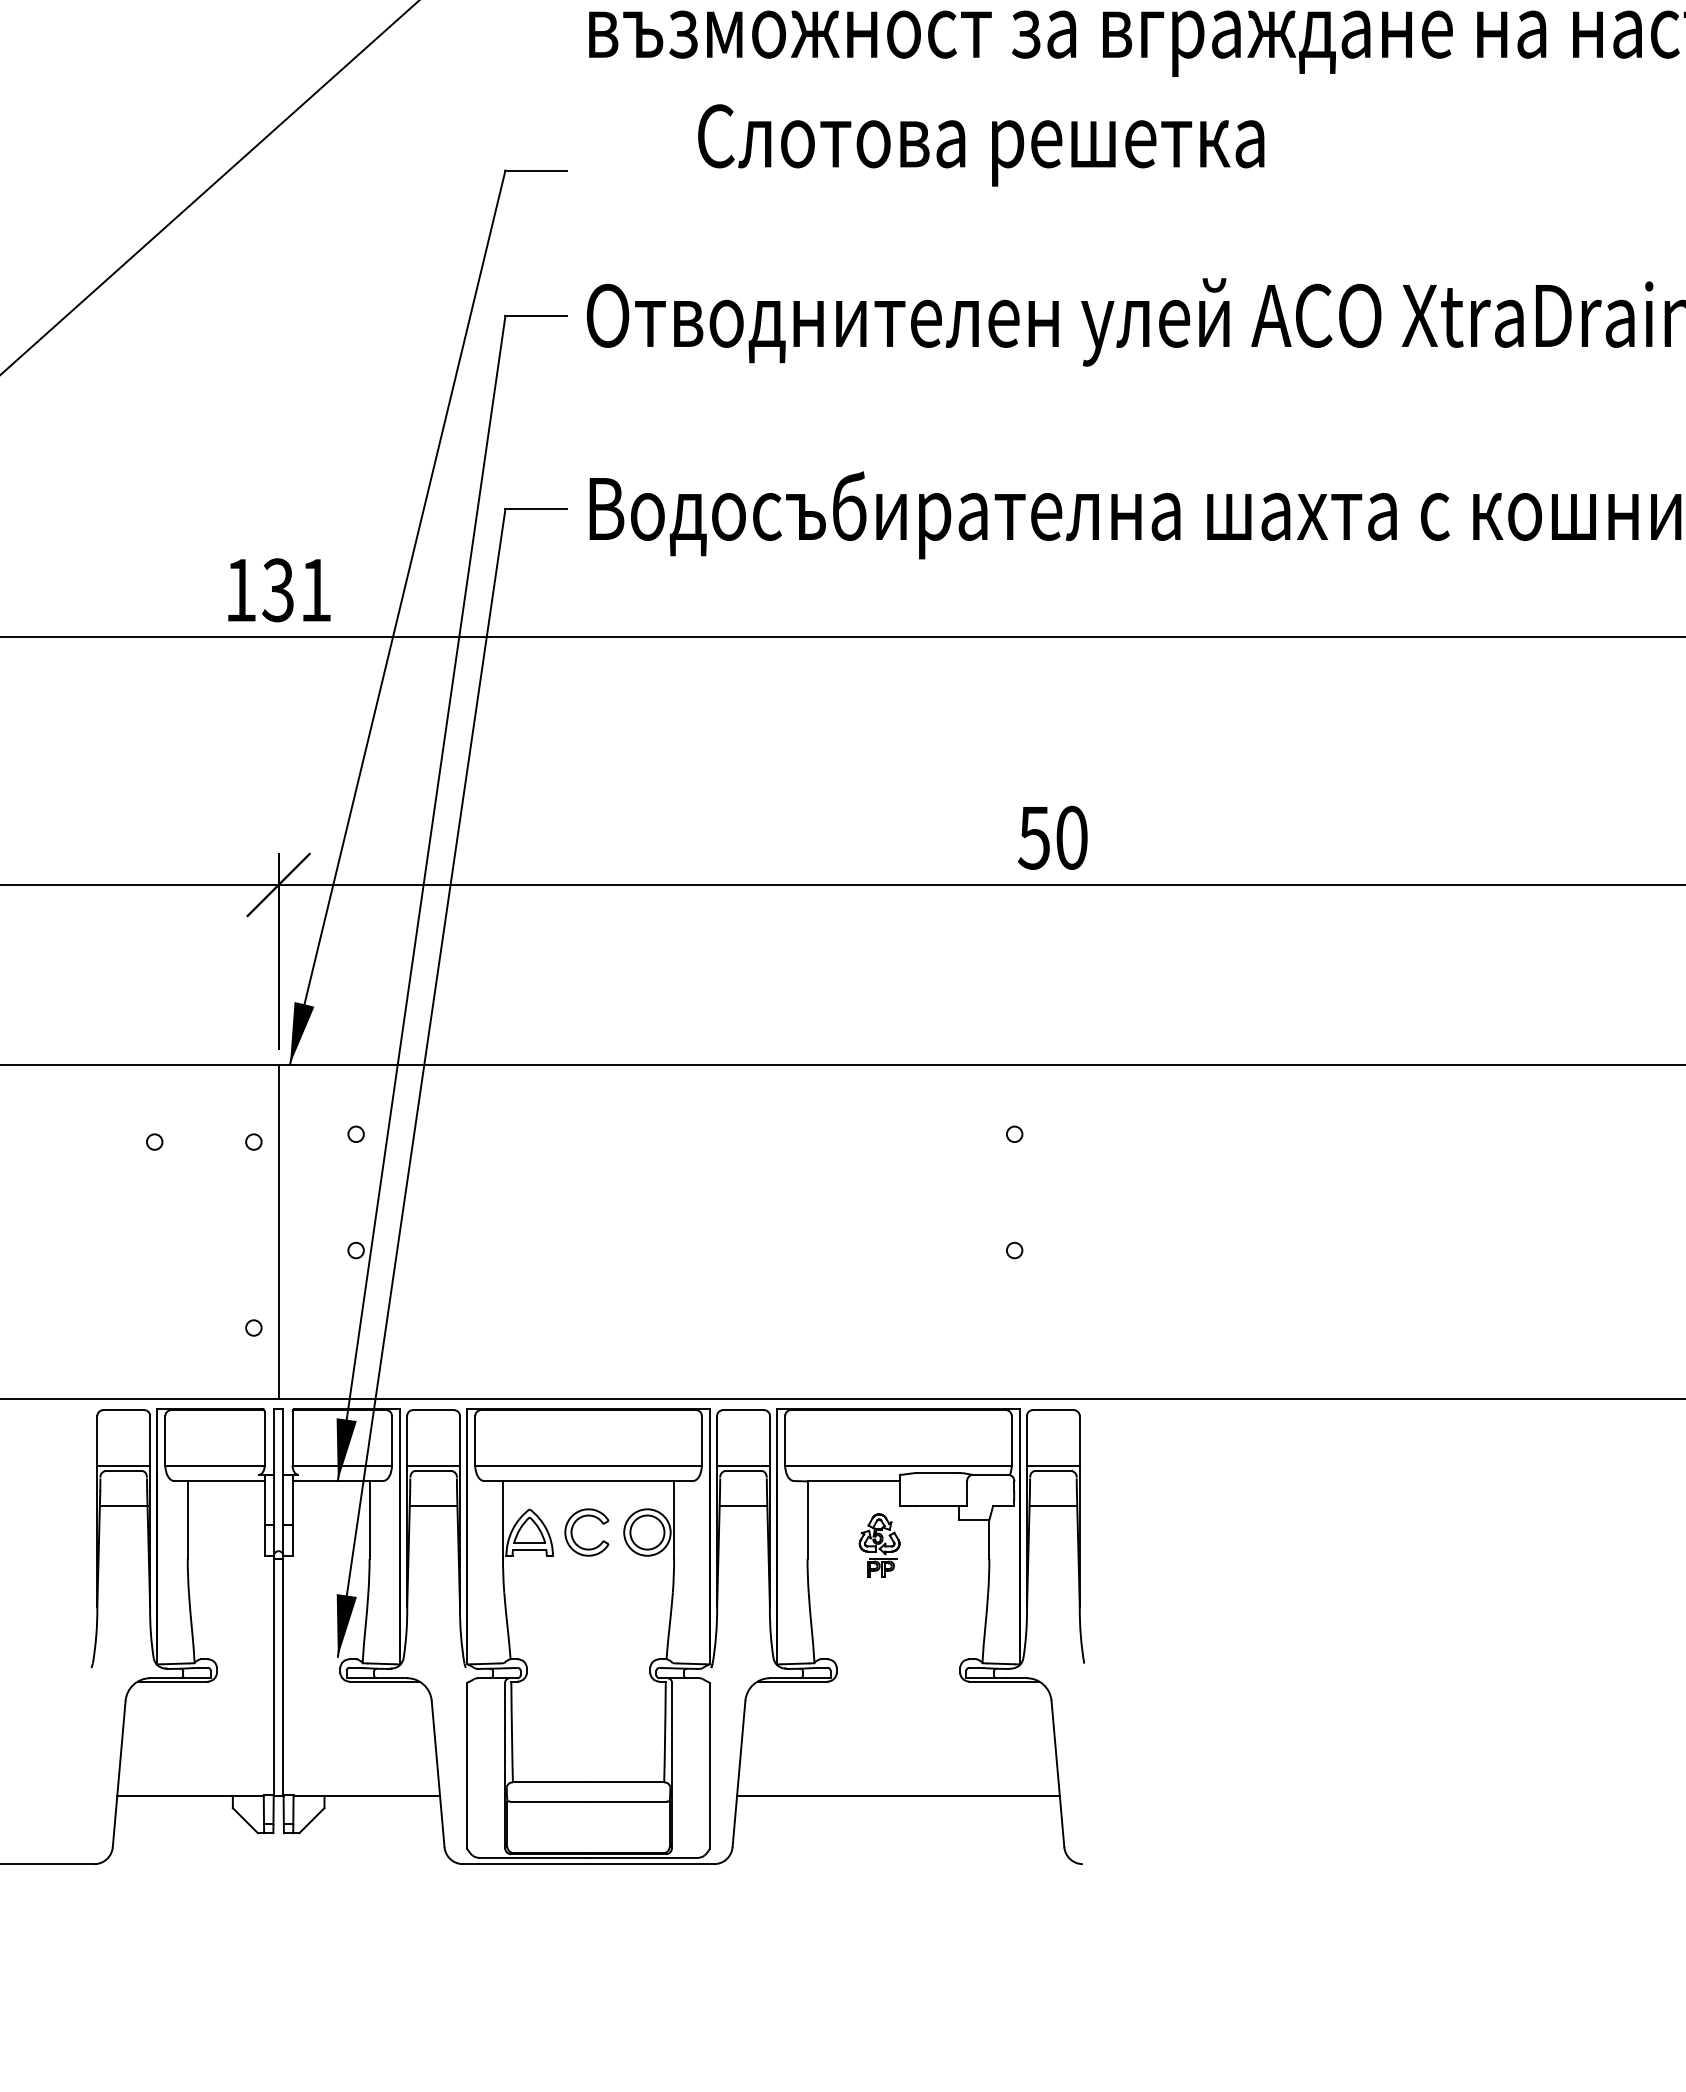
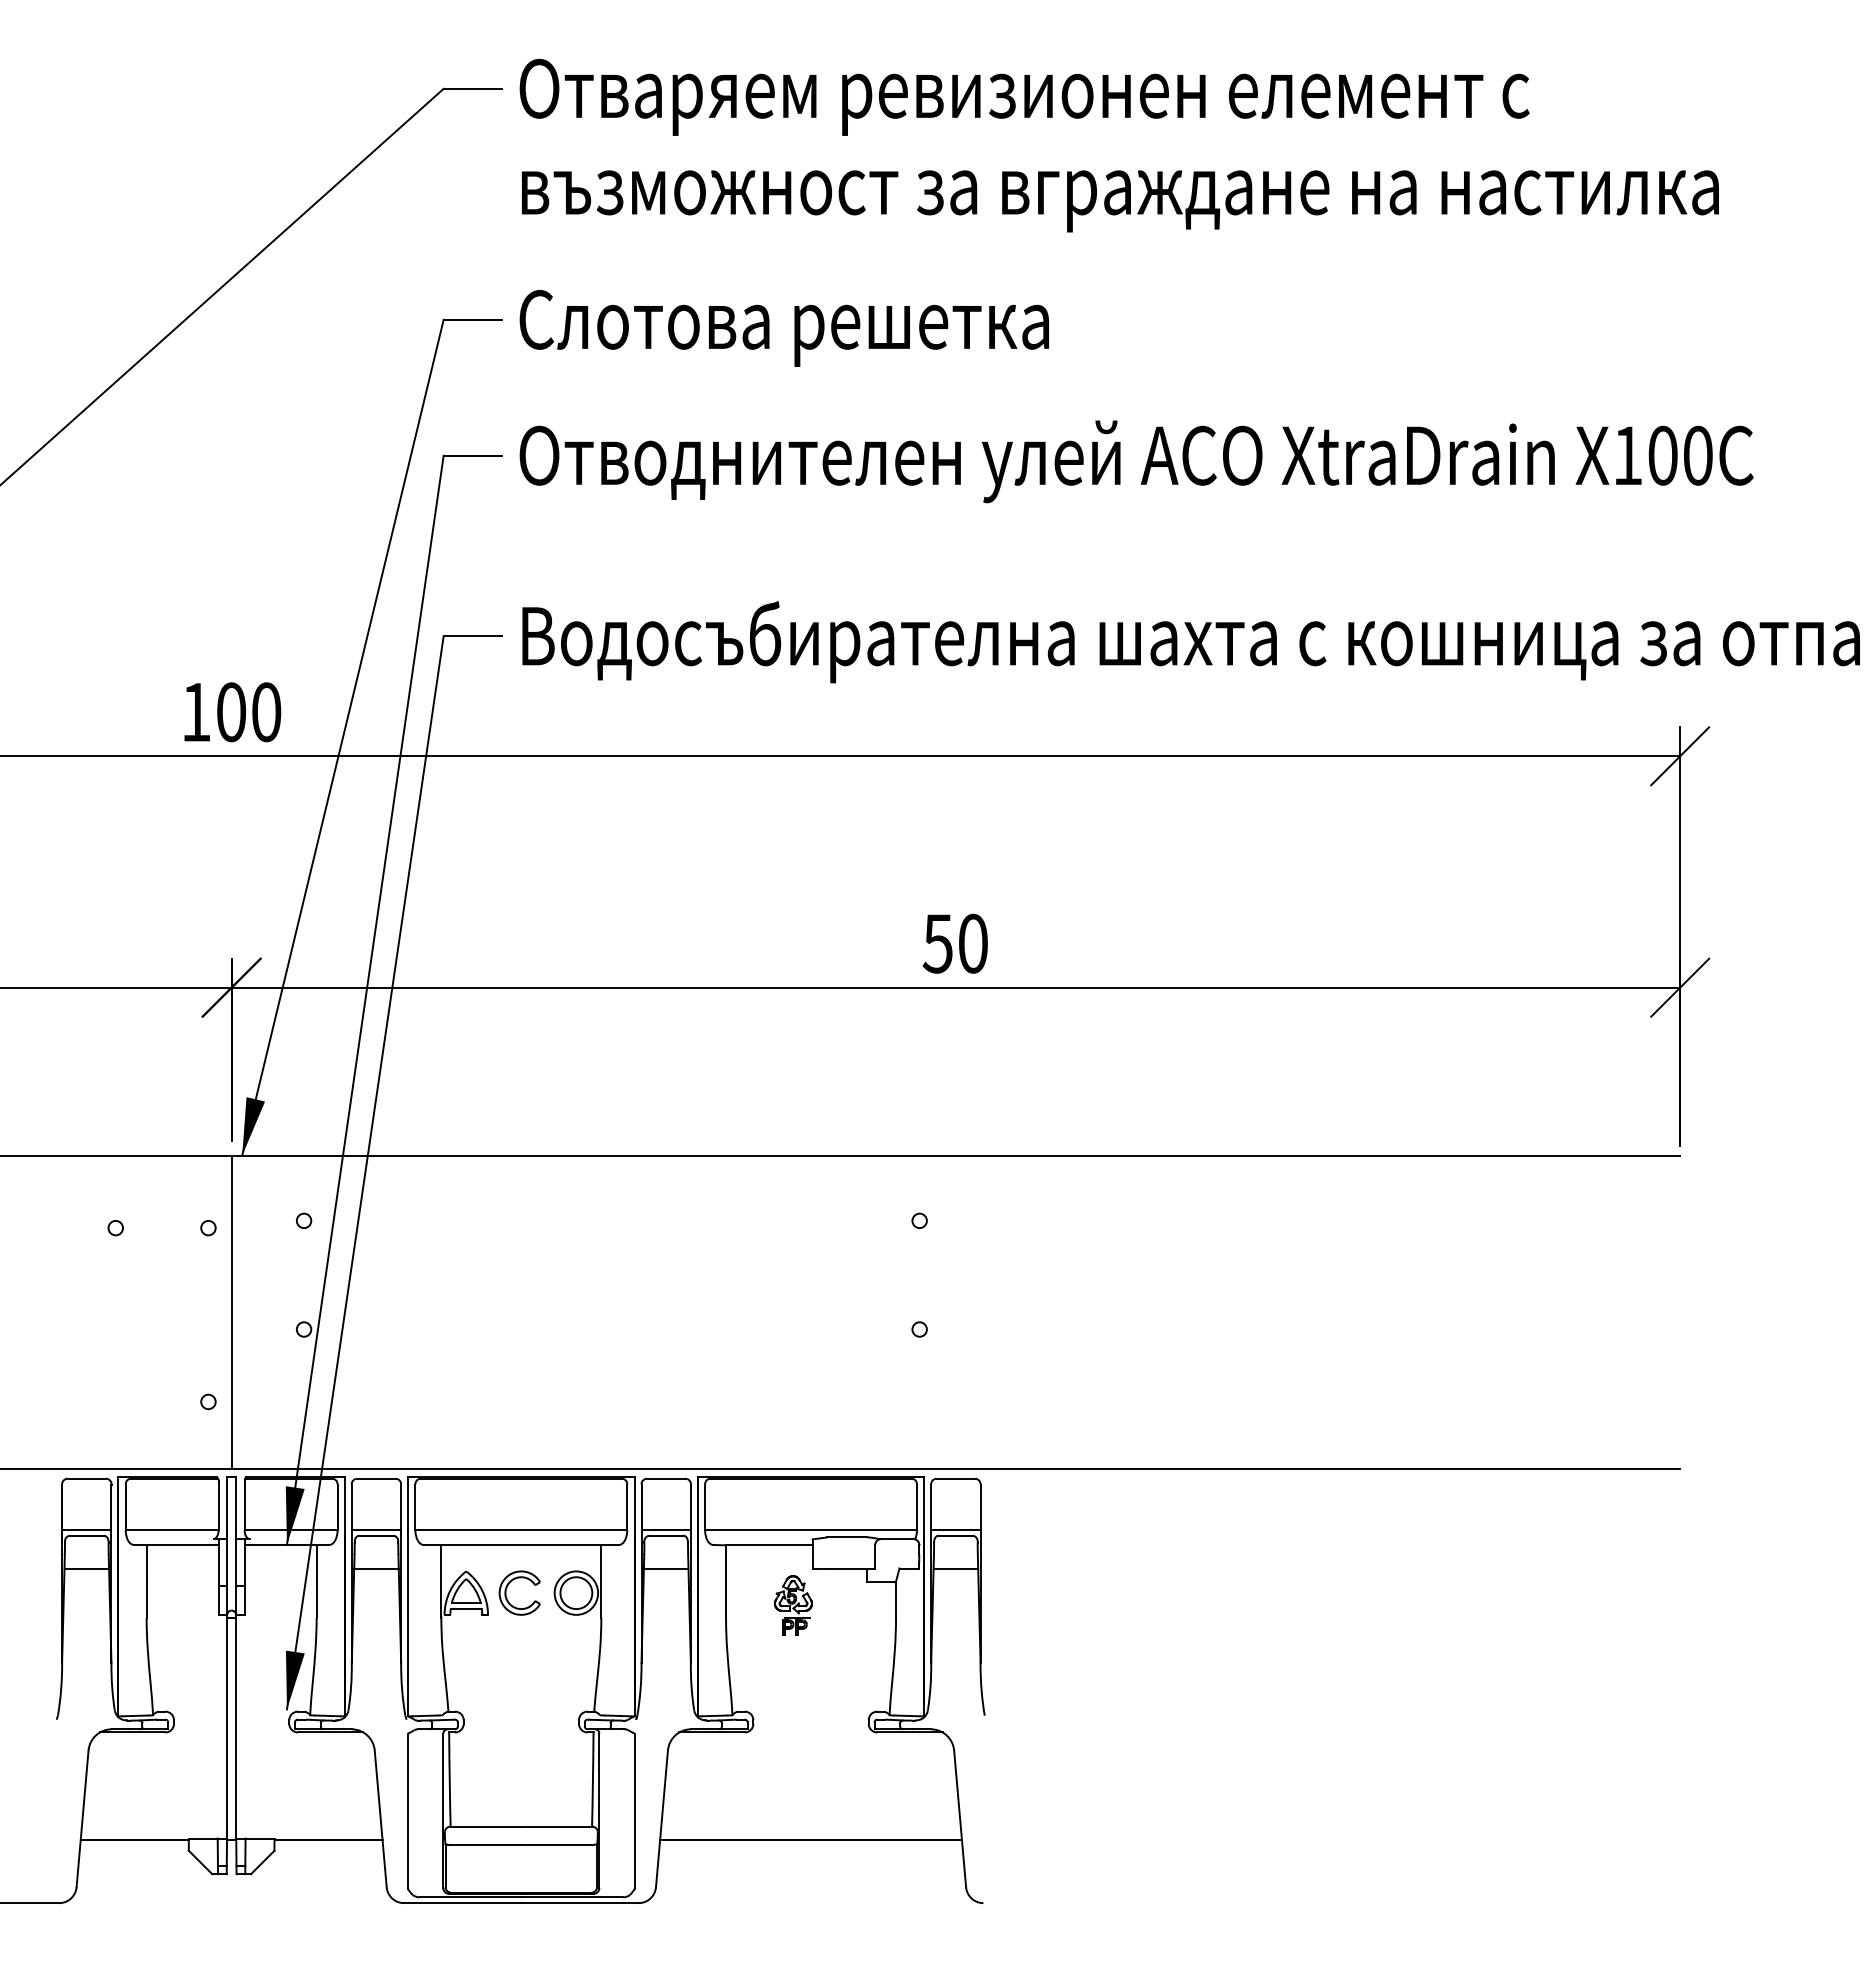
text: (980, 145) -> (783, 328), moved
text: (296, 590) -> (248, 712), 131 -> 100

